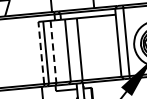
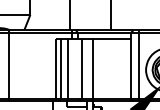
line: (40, 52) -> (55, 68), dashed -> solid
line: (53, 52) -> (67, 69), dashed -> solid

